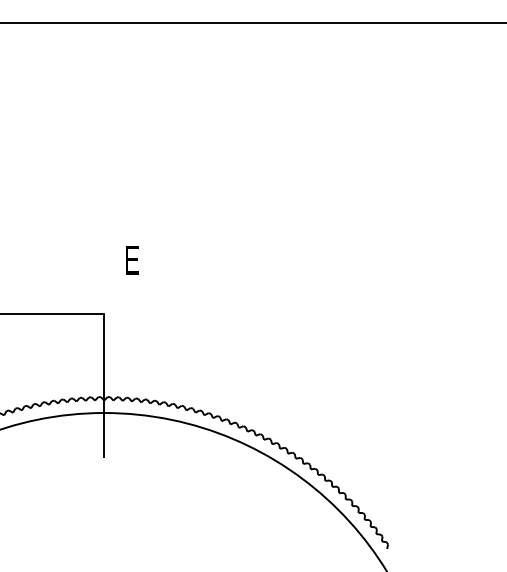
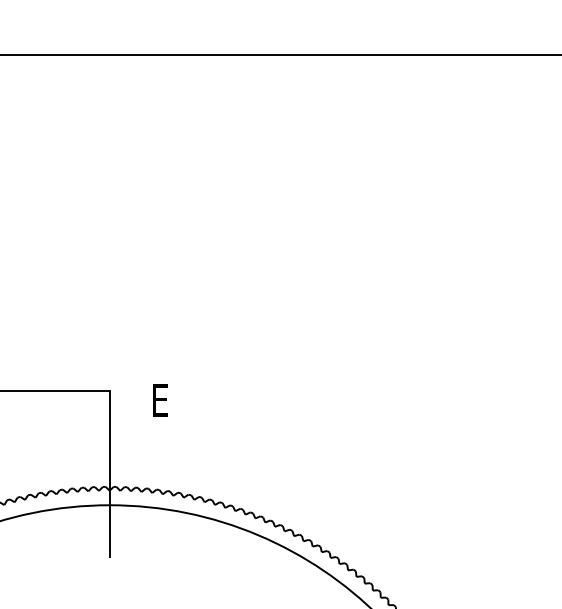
text: (132, 260) -> (160, 400), moved

